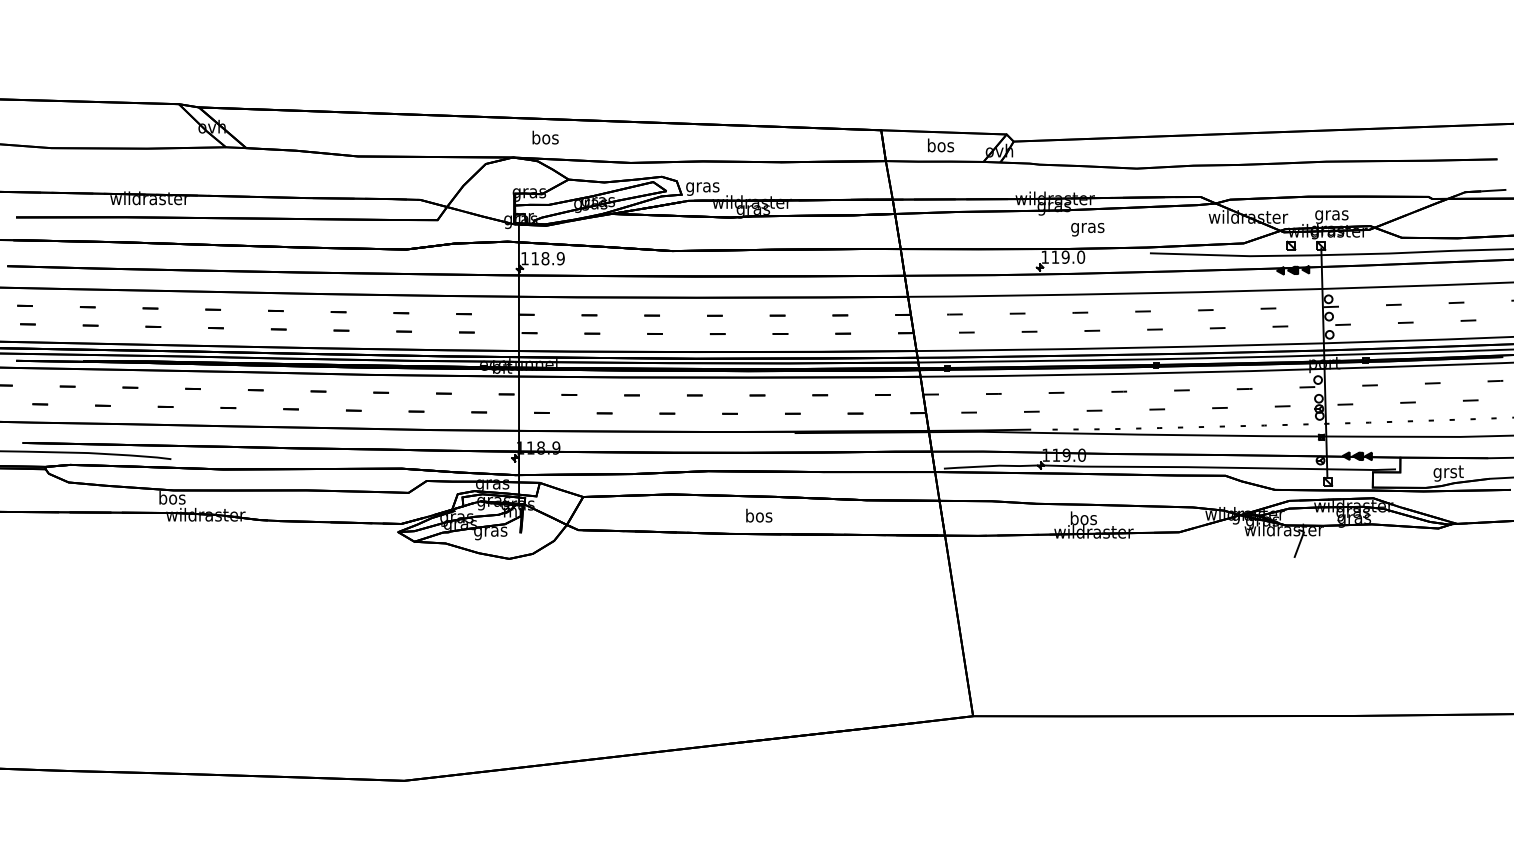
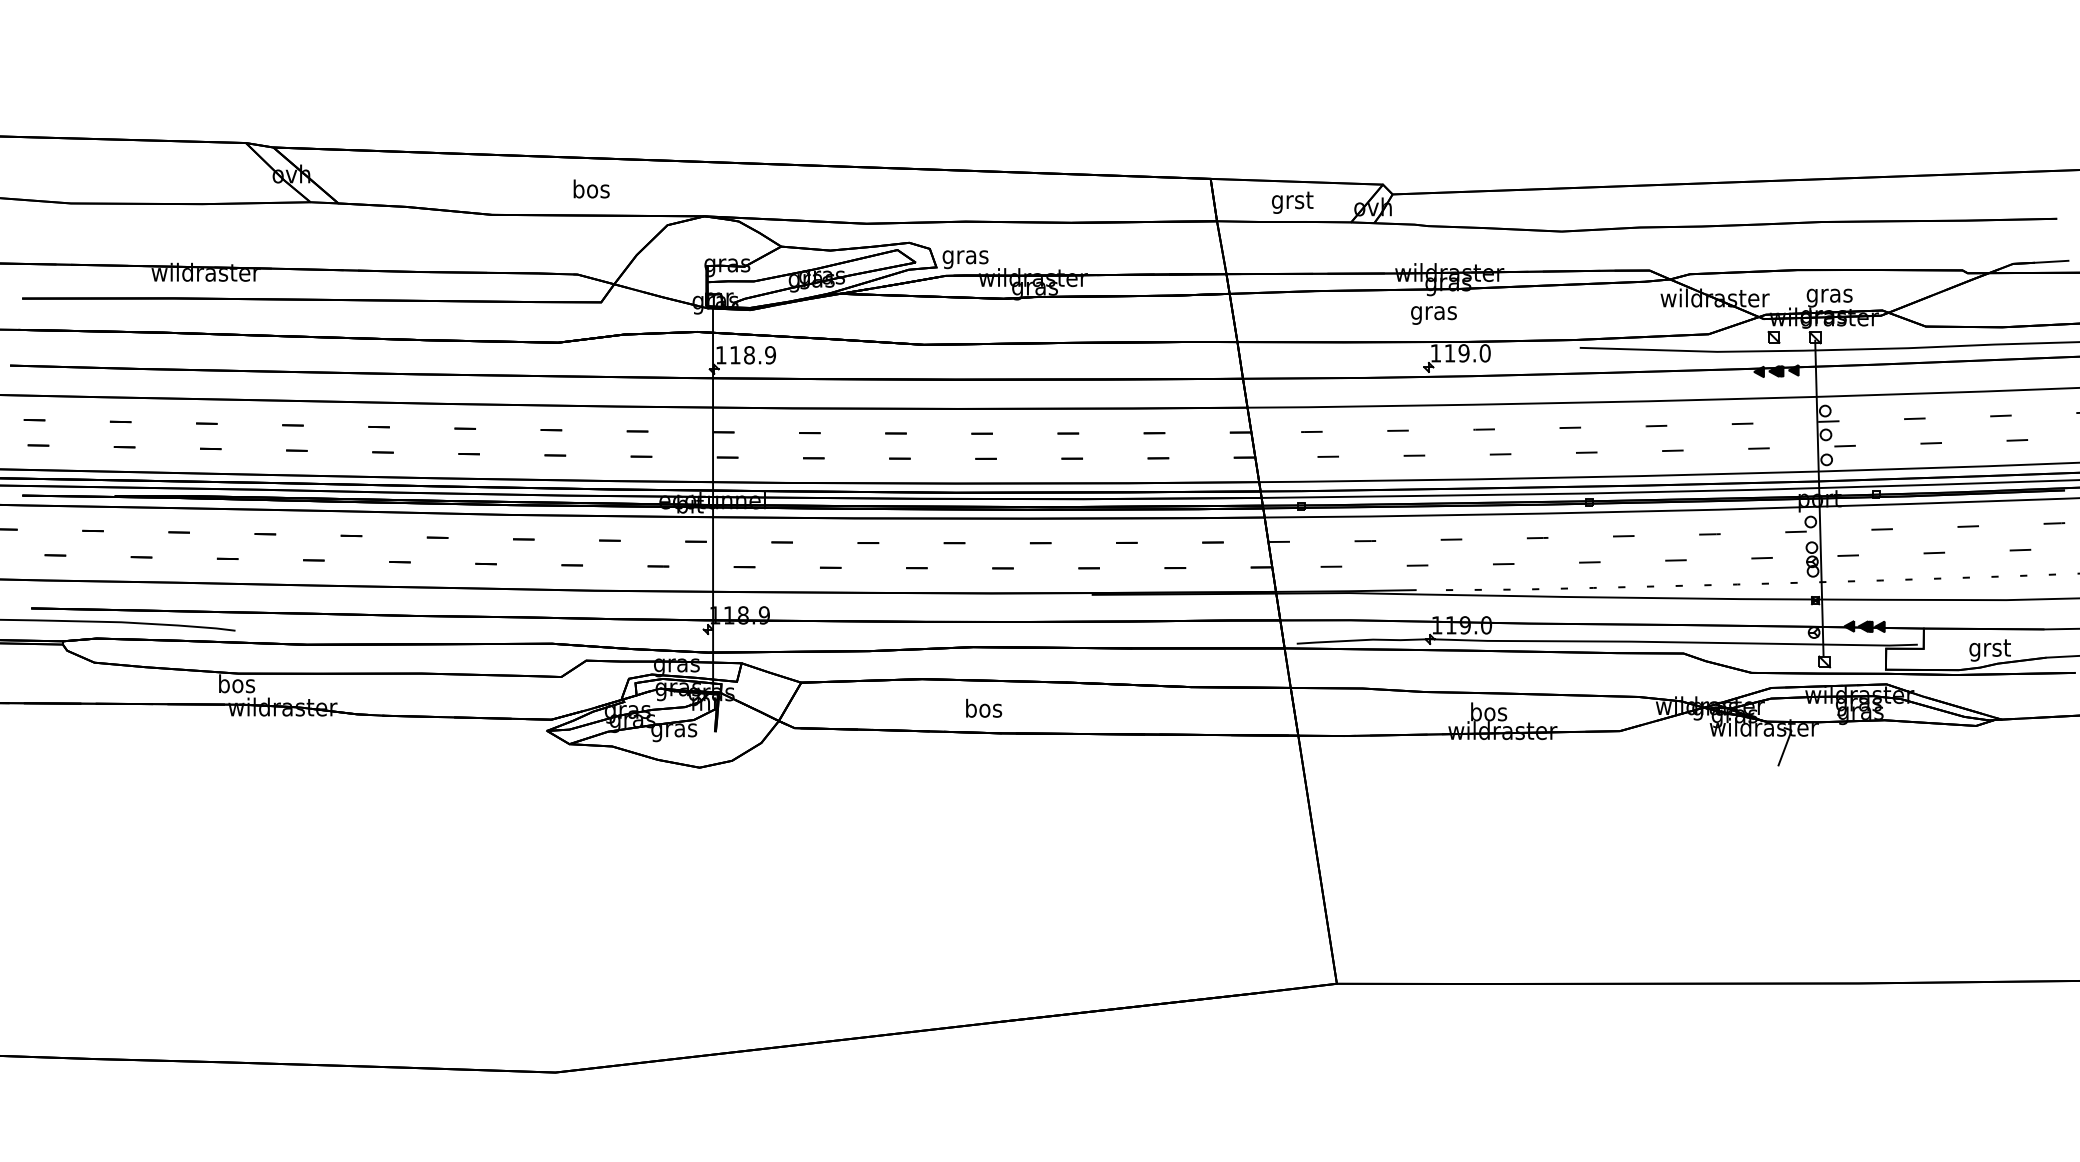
text: (545, 137) -> (591, 188), moved
text: (940, 146) -> (1292, 201), bos -> grst
text: (1087, 229) -> (1433, 315), moved
text: (759, 515) -> (984, 708), moved

